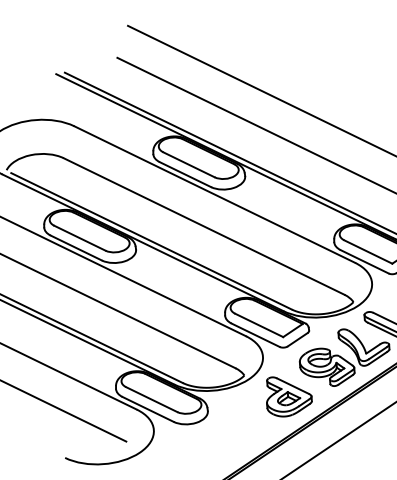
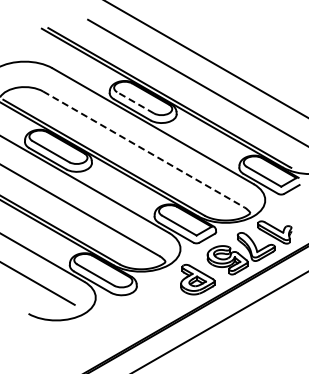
line: (188, 164) -> (135, 102), solid -> dashed
line: (205, 226) -> (144, 149), solid -> dashed

